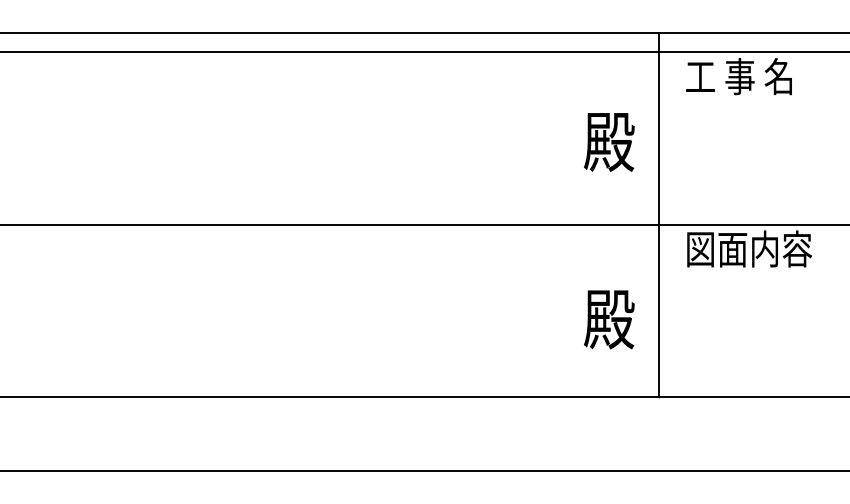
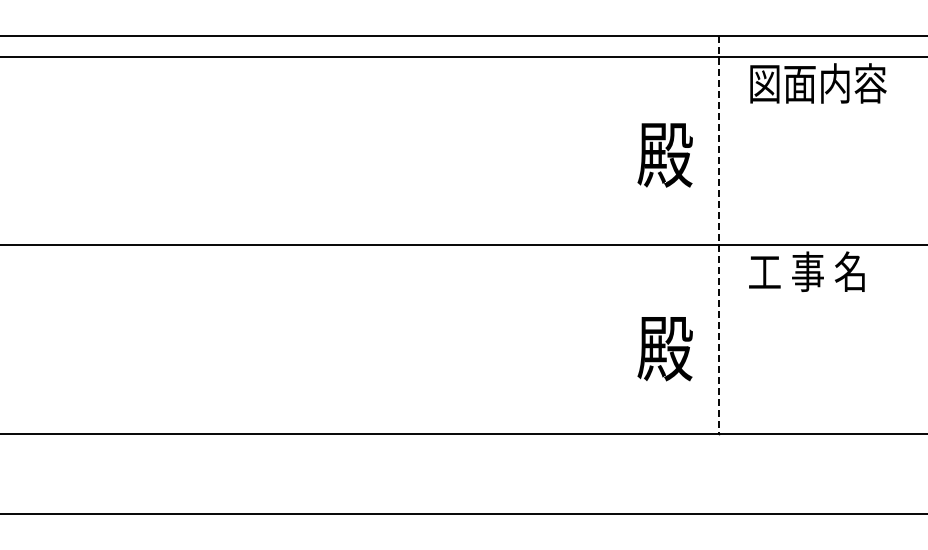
text: (748, 76) -> (817, 83), 工 事 名 -> 図面内容
line: (658, 215) -> (718, 235), solid -> dashed
text: (748, 248) -> (817, 271), 図面内容 -> 工 事 名

